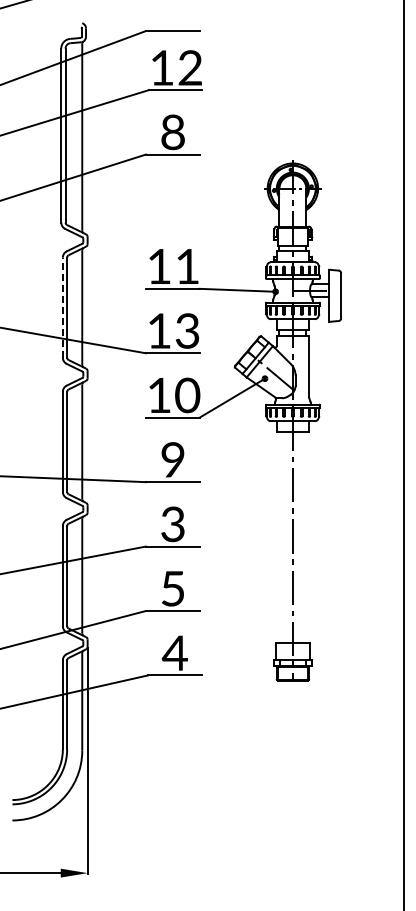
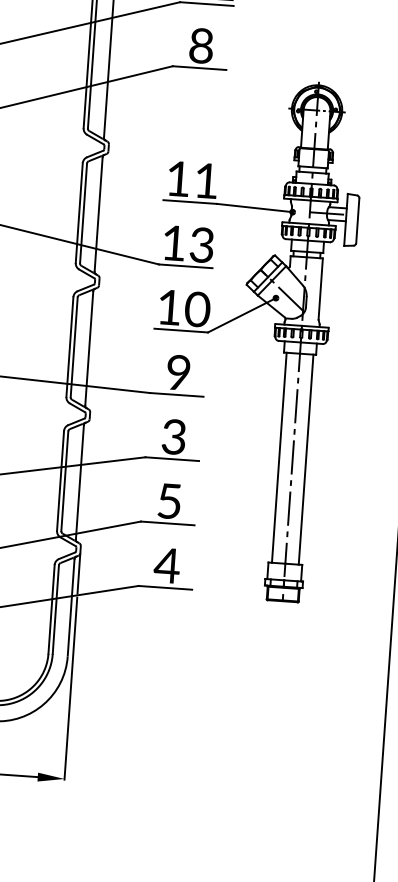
line: (62, 307) -> (78, 212), dashed -> solid
line: (279, 537) -> (279, 457), added
line: (306, 537) -> (306, 459), added

